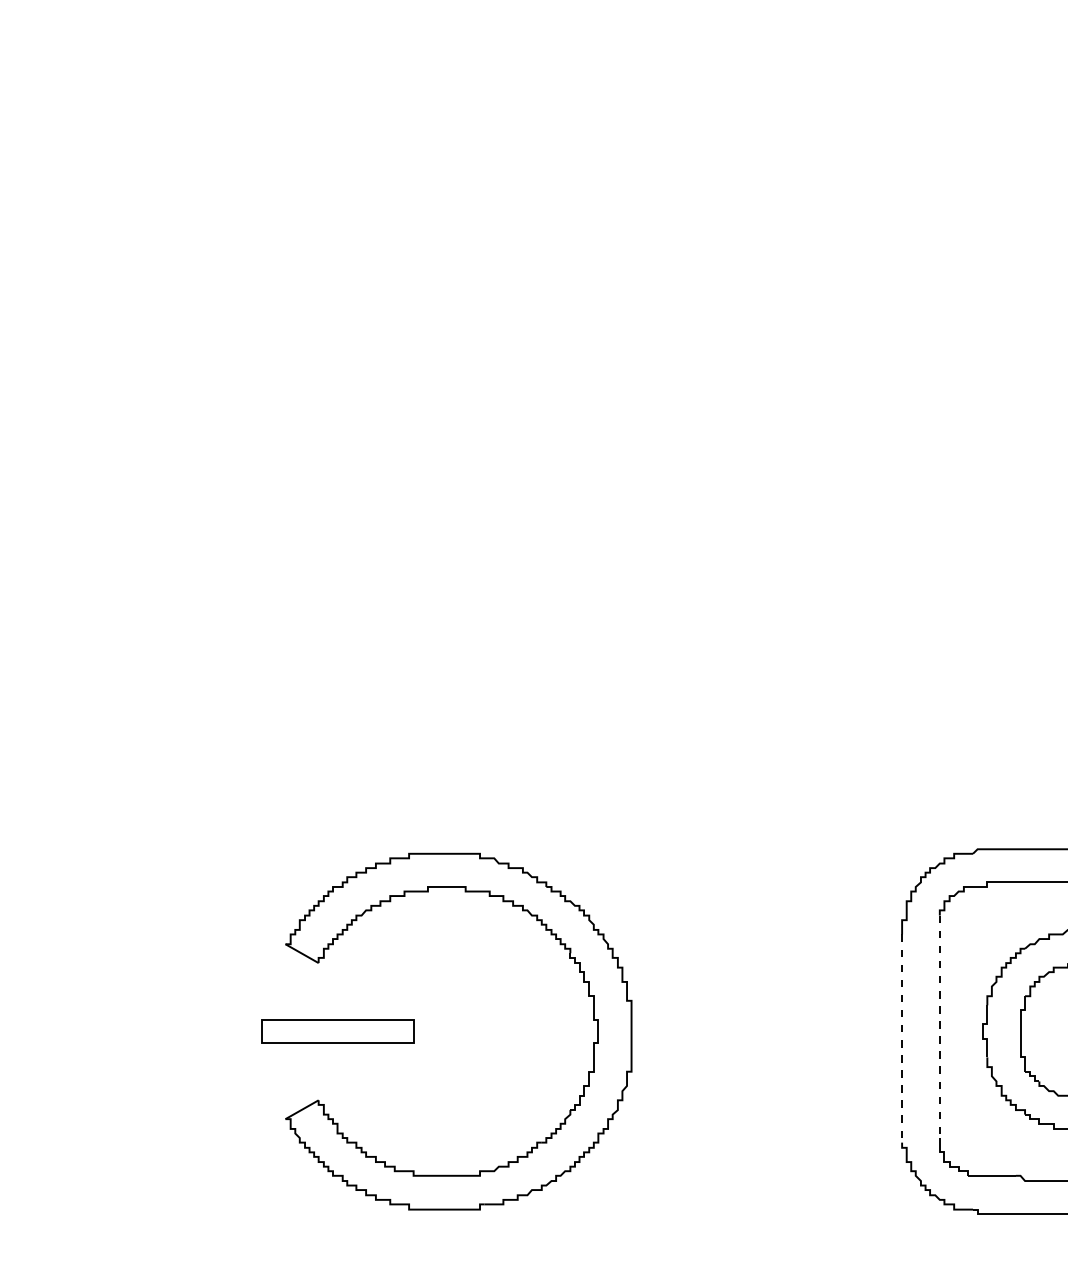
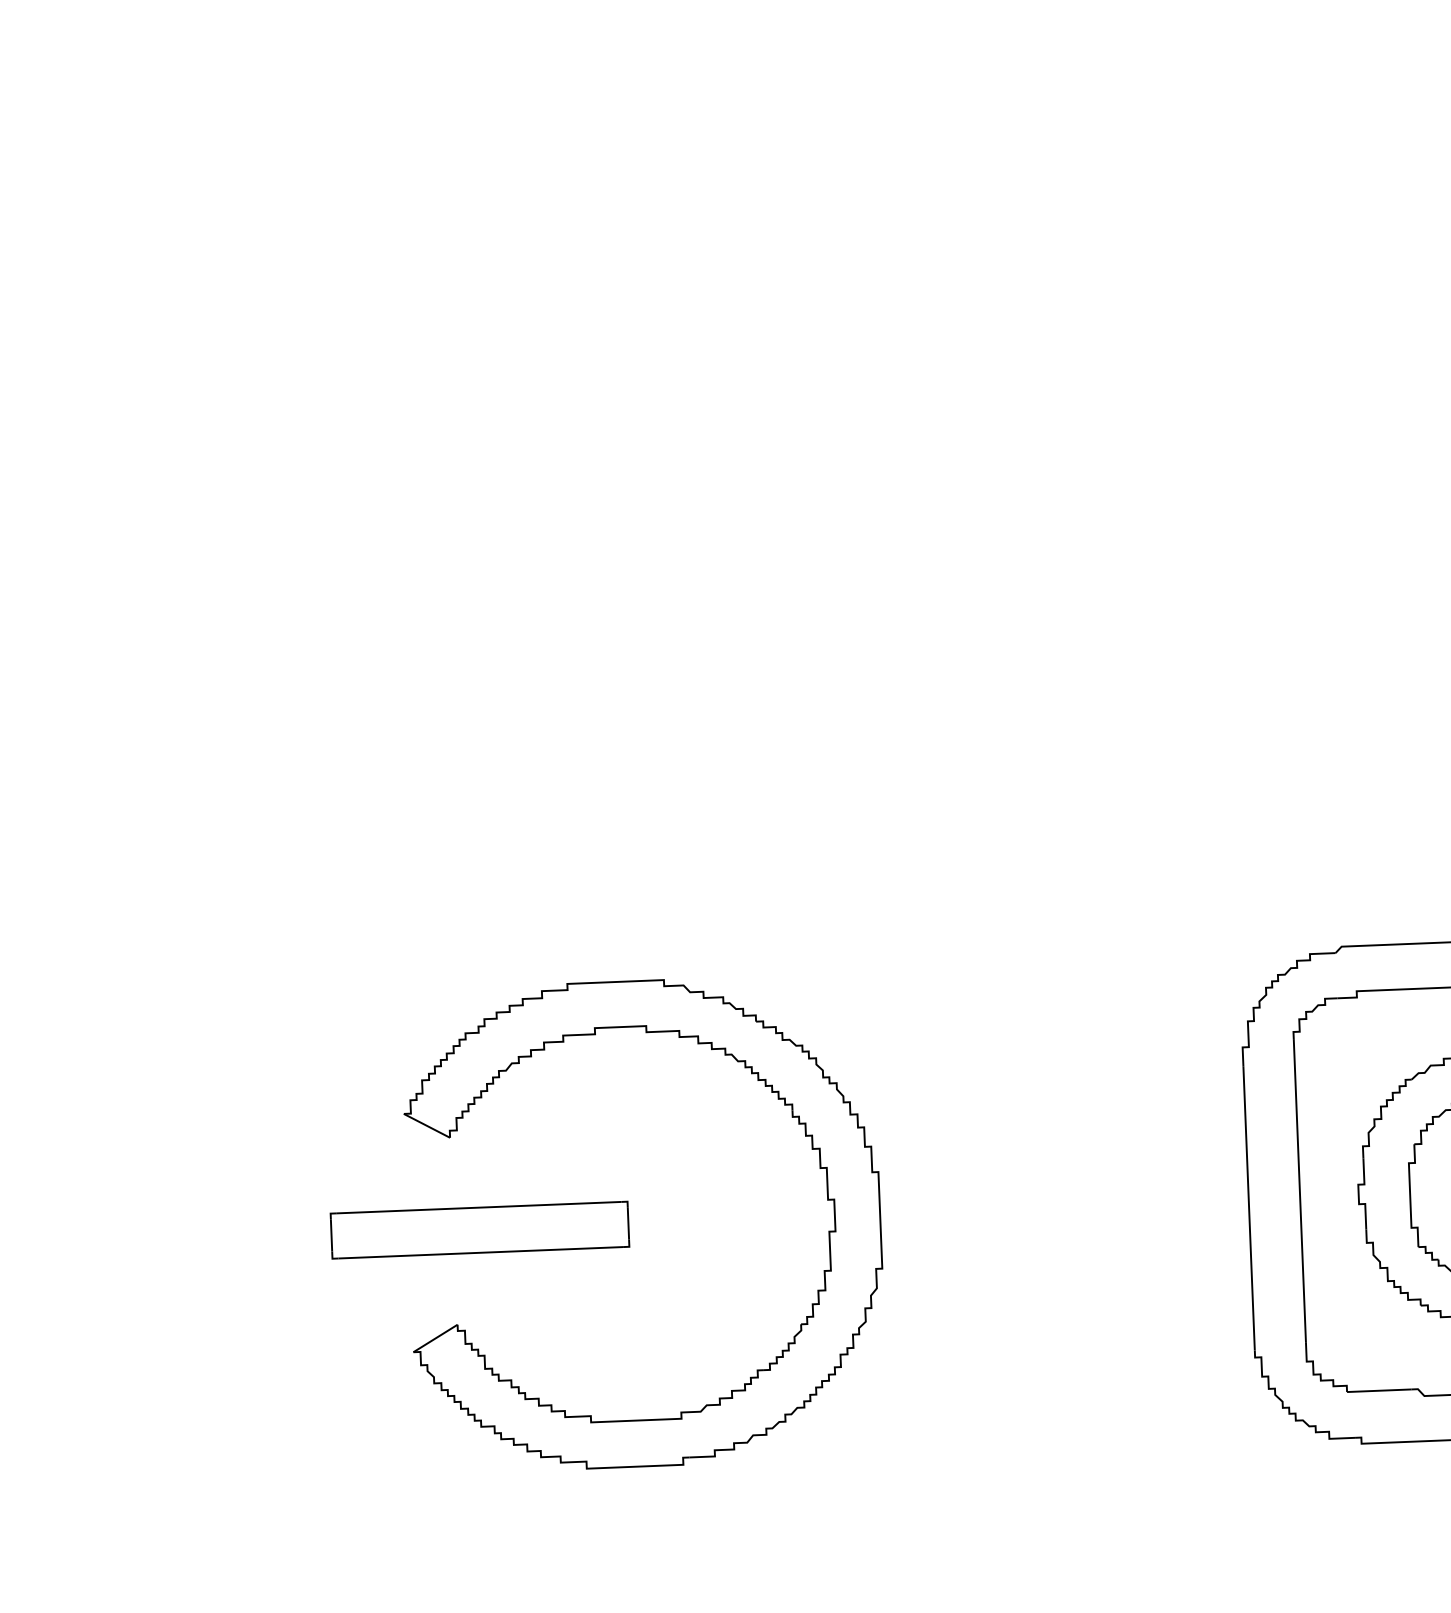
line: (939, 1027) -> (1299, 1191), dashed -> solid
part: (337, 1031) -> (479, 1229), size x1.43
line: (902, 1039) -> (1249, 1209), dashed -> solid

